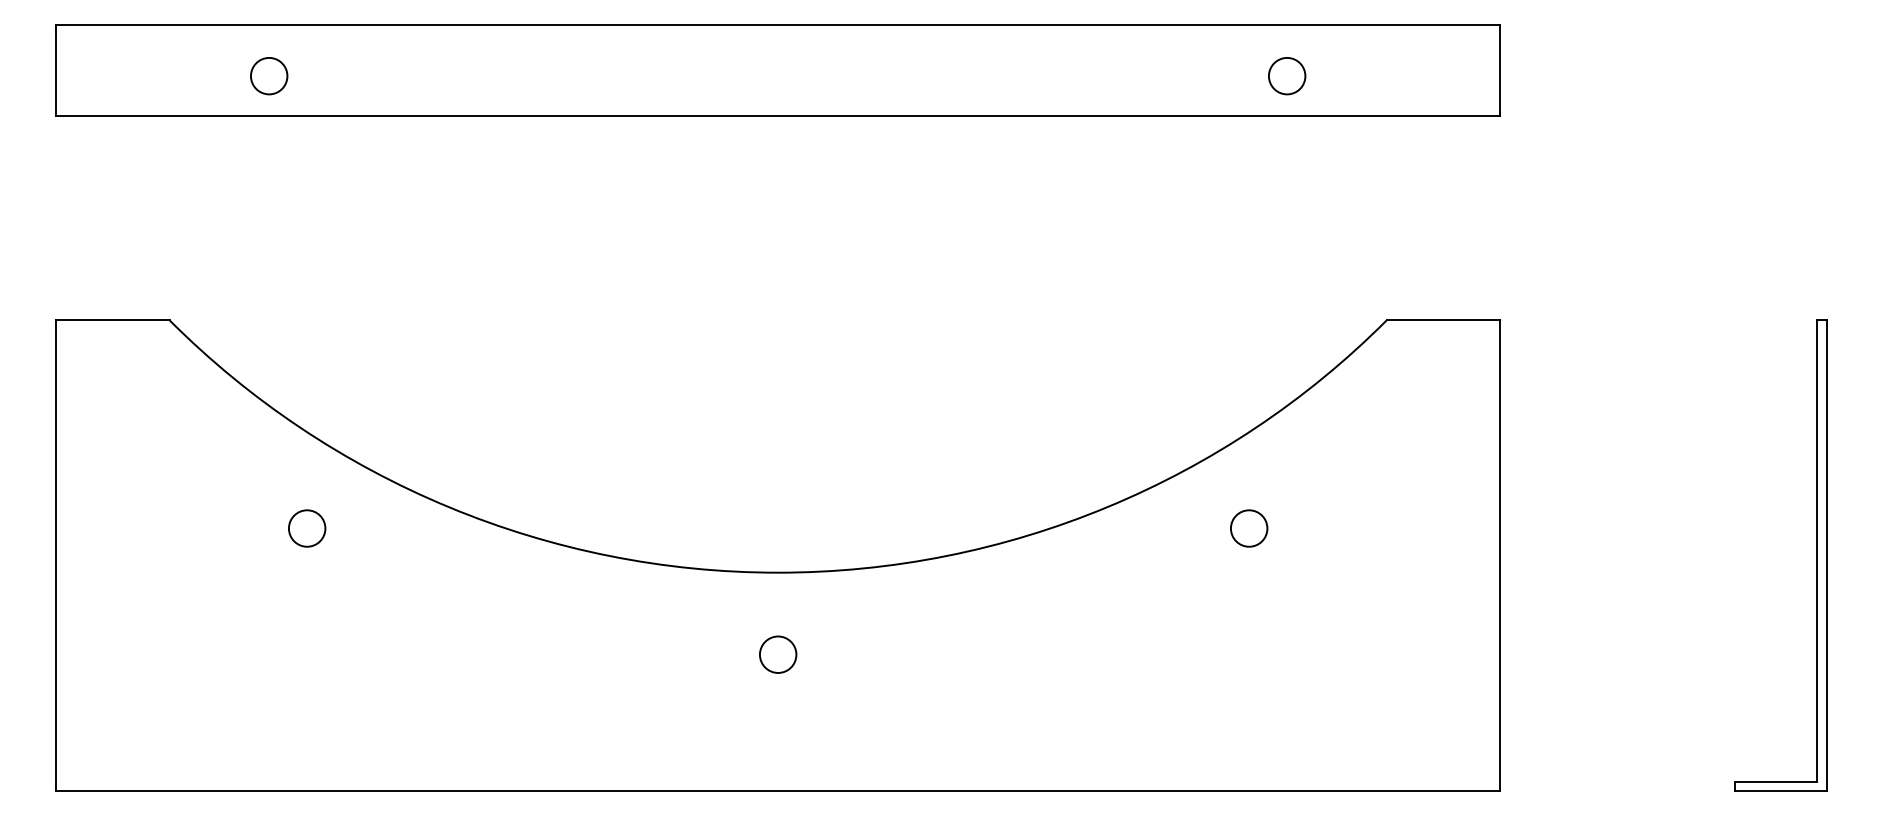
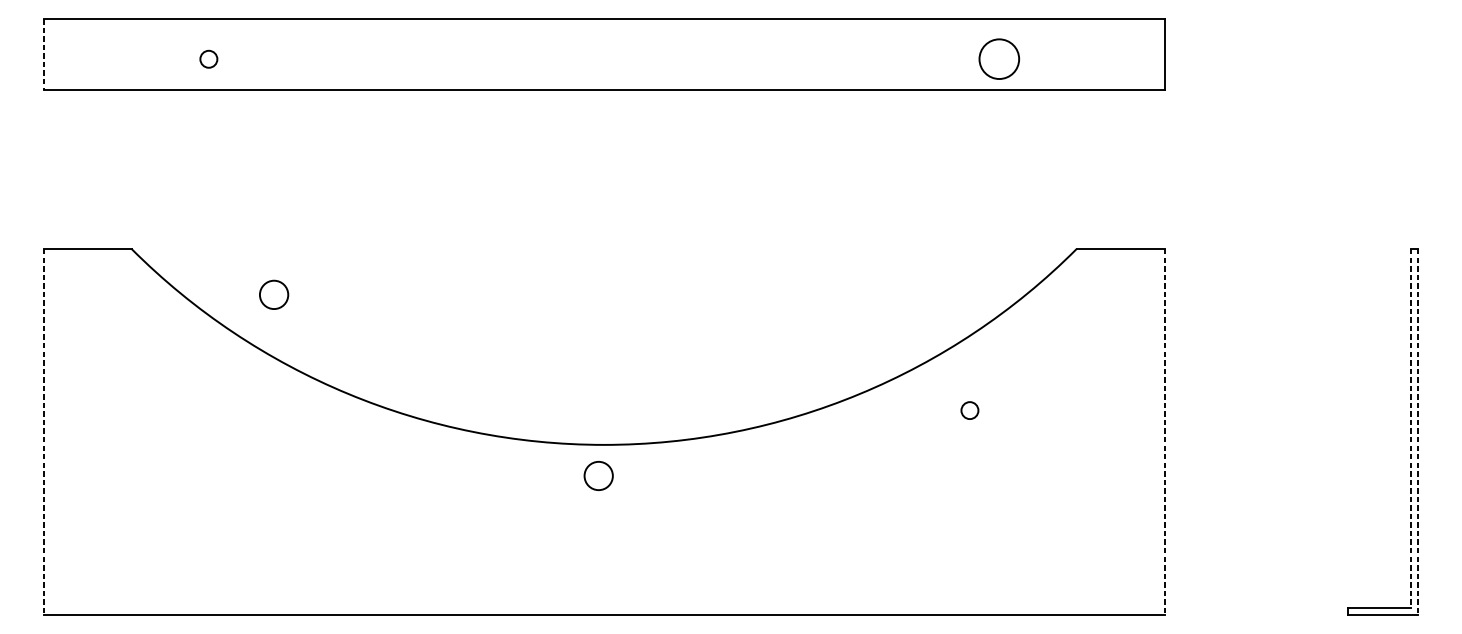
line: (56, 70) -> (43, 54), solid -> dashed
circle: (268, 75) -> (208, 58), size x0.6
circle: (1287, 76) -> (999, 59), size x1.4
circle: (307, 528) -> (274, 294), moved
circle: (1248, 528) -> (969, 410), size x0.6
line: (1817, 551) -> (1411, 428), solid -> dashed
line: (56, 555) -> (43, 431), solid -> dashed
line: (1499, 555) -> (1164, 431), solid -> dashed
line: (1826, 555) -> (1418, 431), solid -> dashed
circle: (778, 654) -> (598, 475), moved

